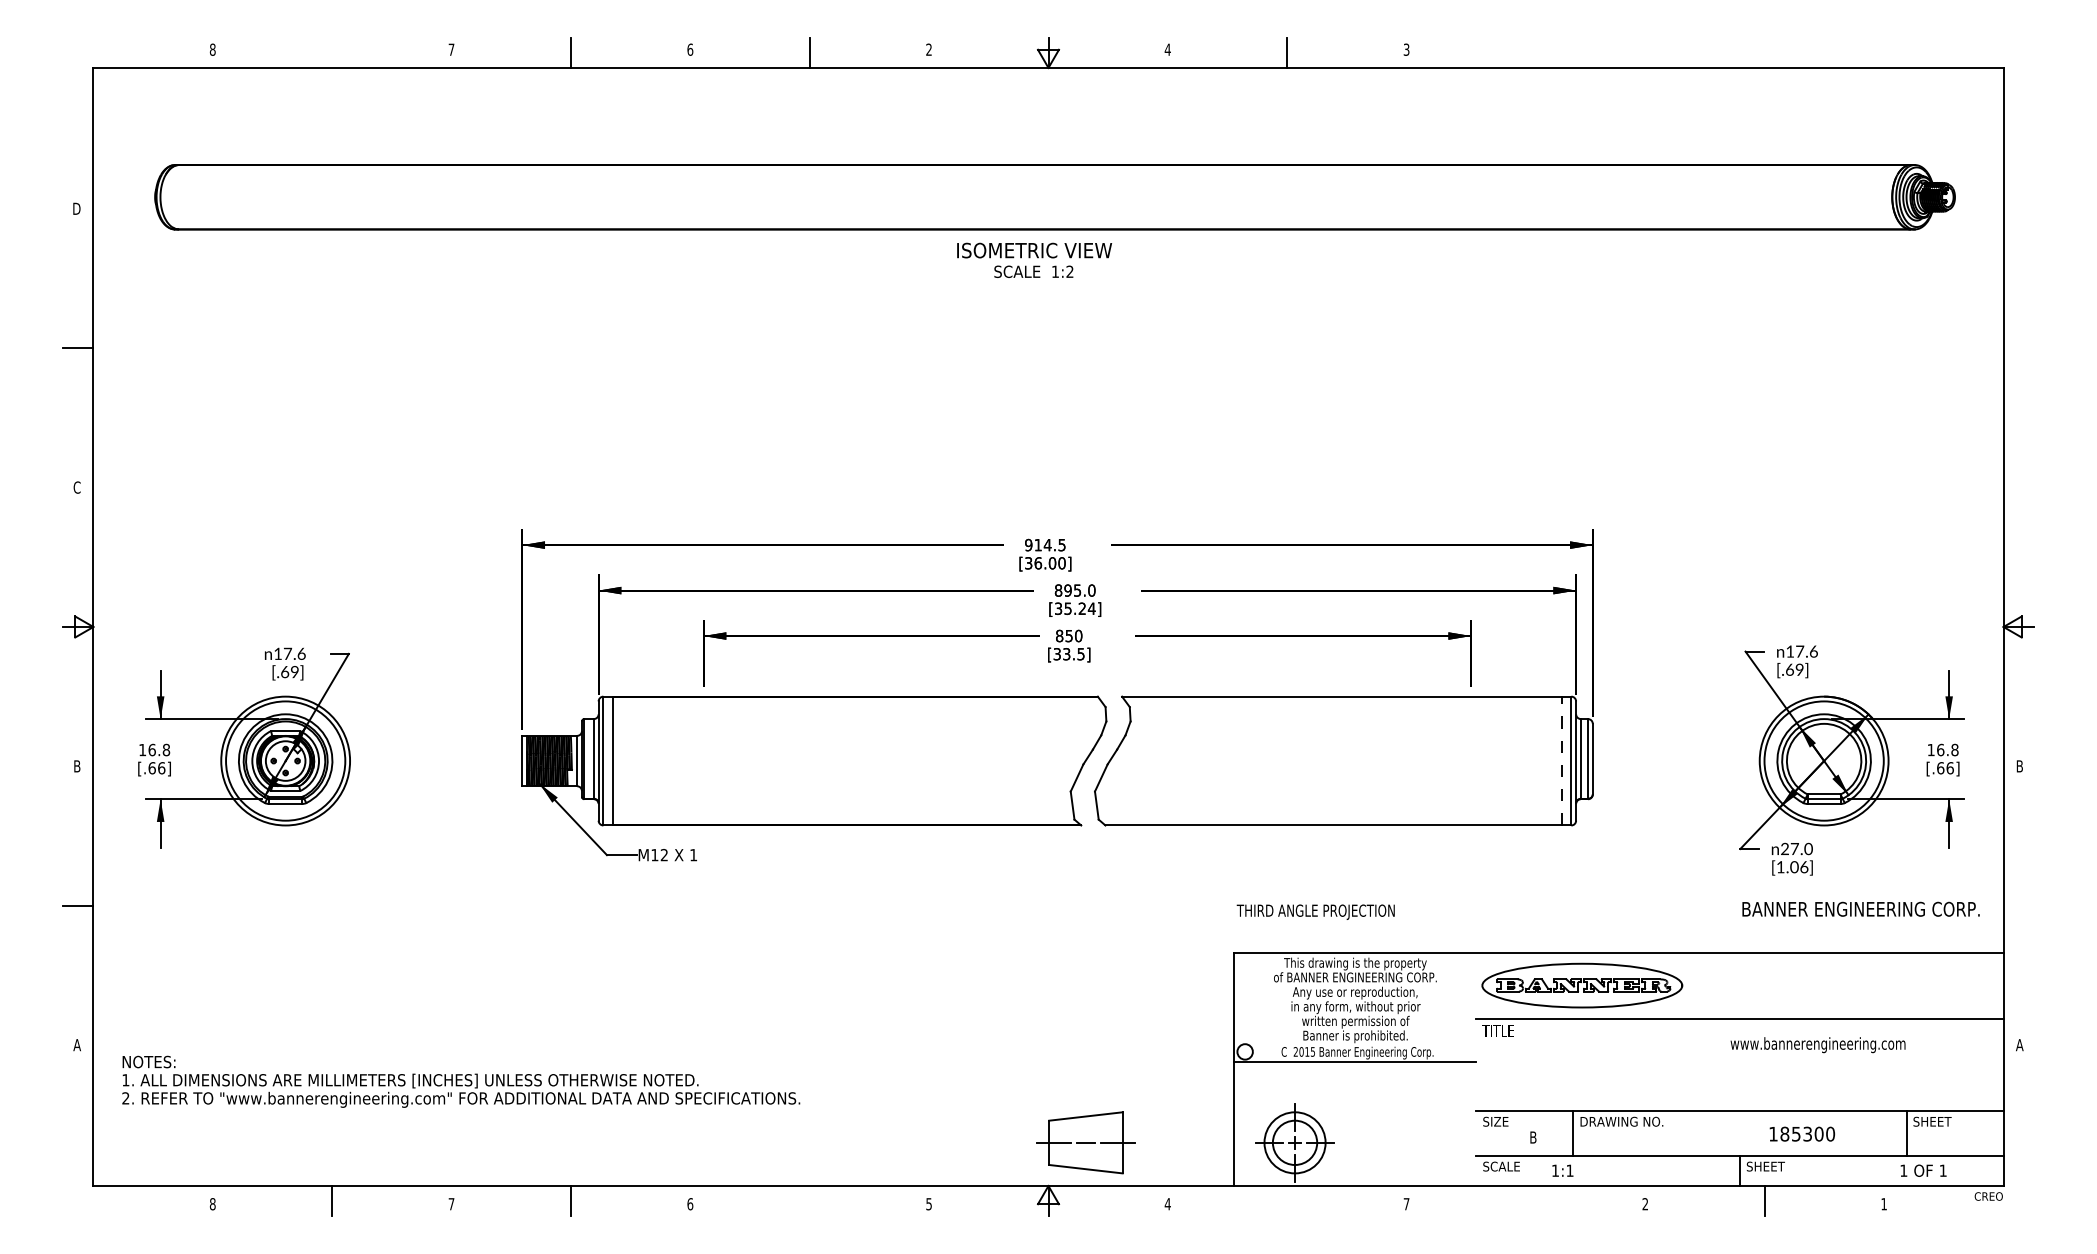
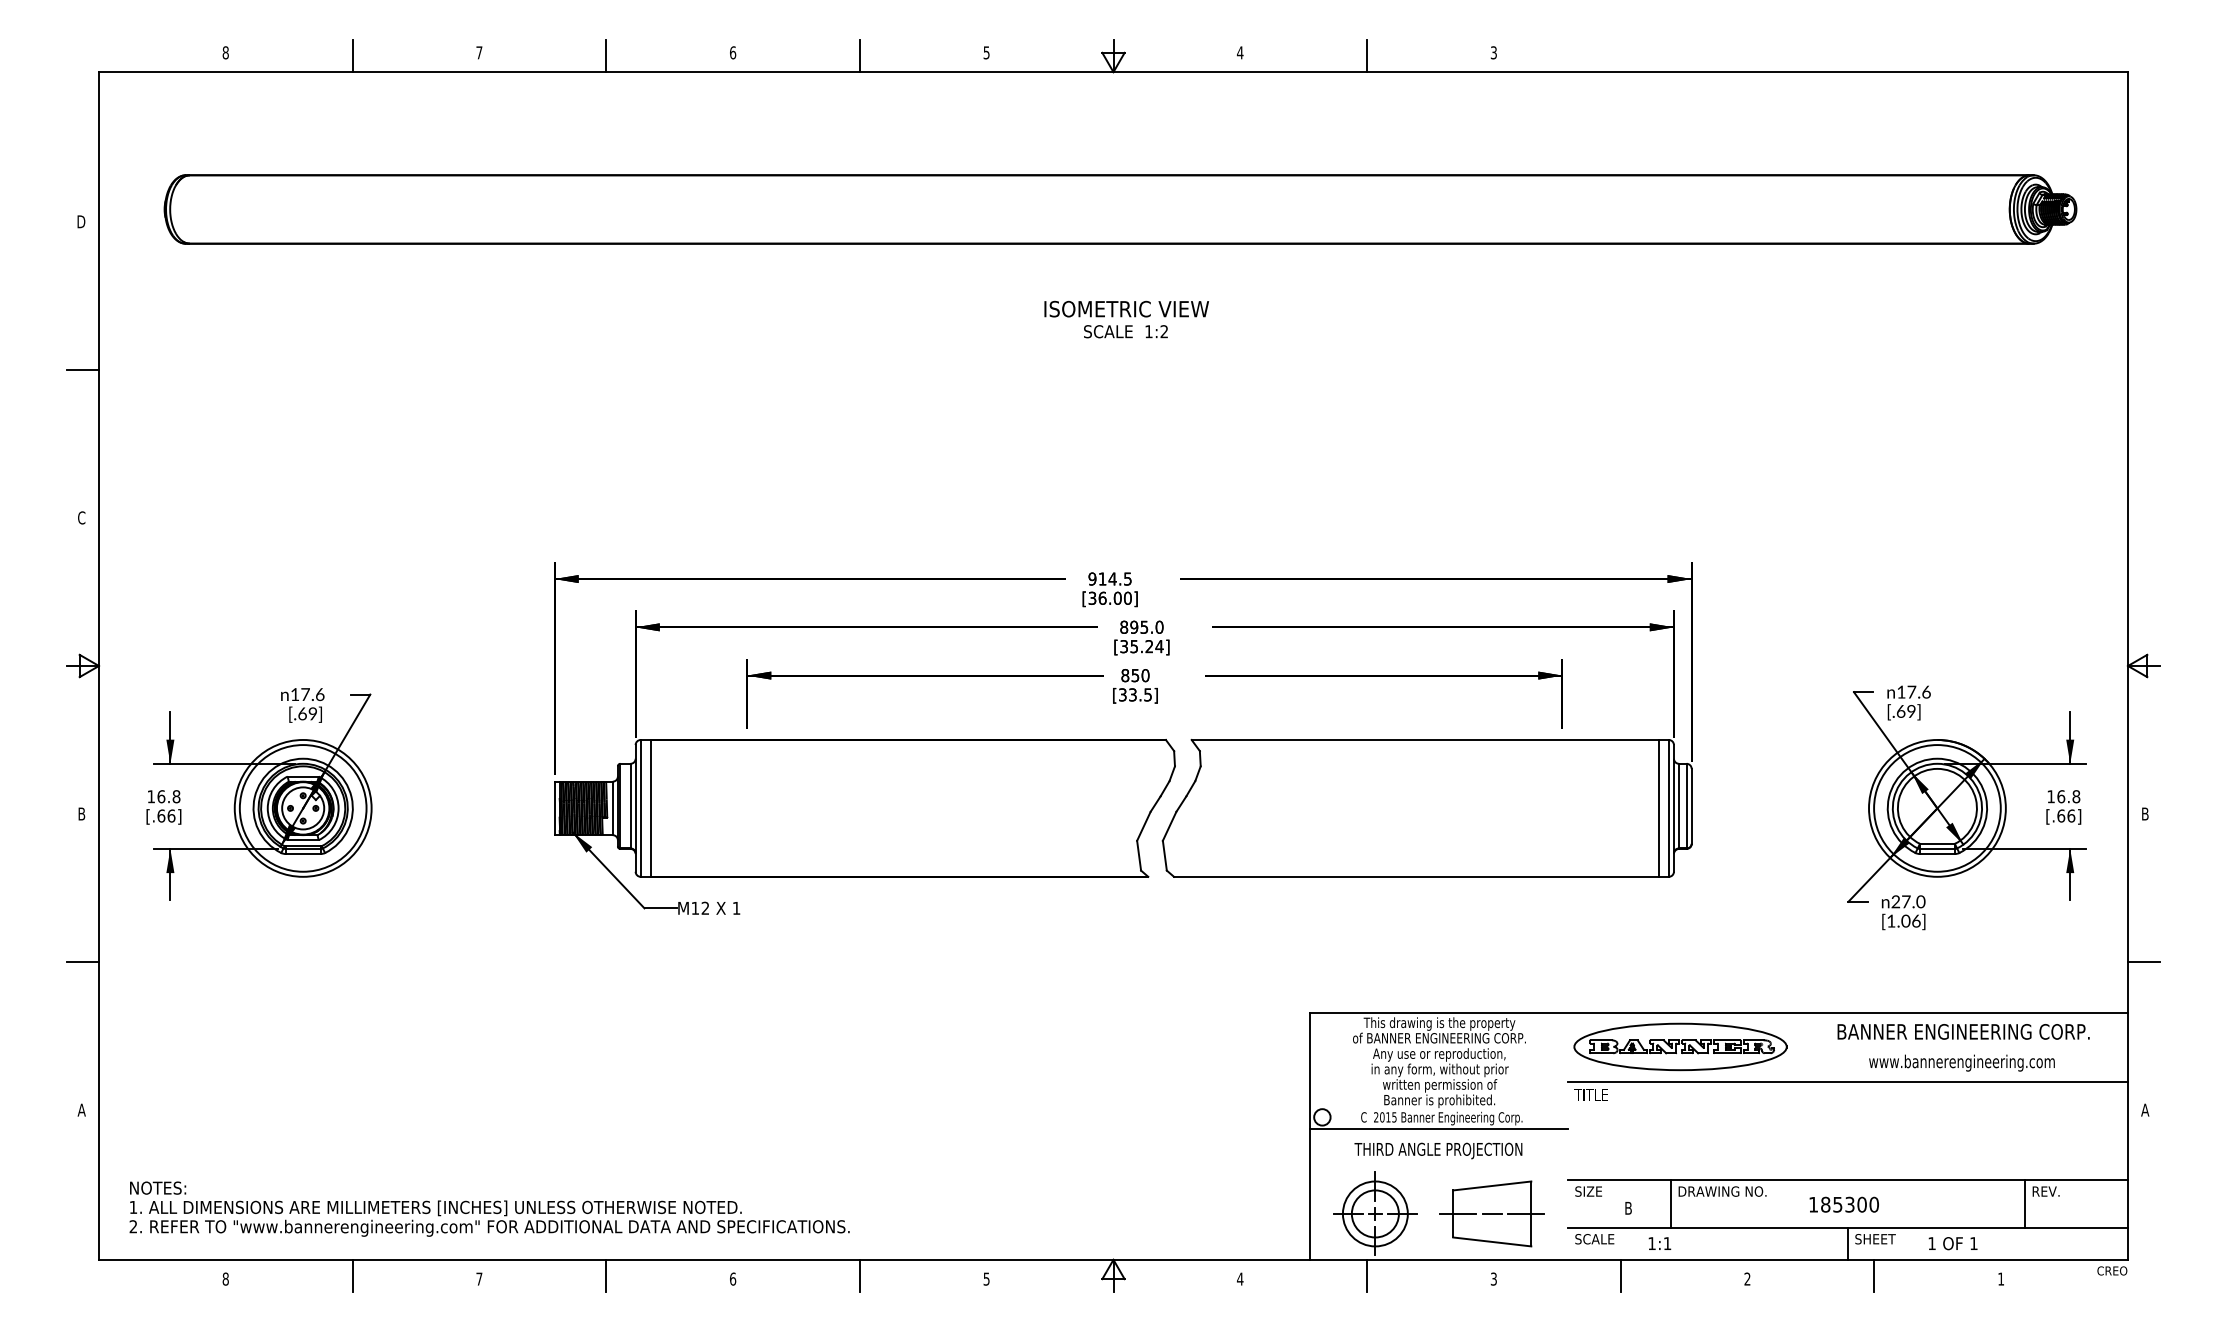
text: (928, 49) -> (986, 52), 2 -> 5
line: (332, 52) -> (352, 55), added
text: (1034, 260) -> (1126, 319), moved
line: (1561, 760) -> (1658, 807), dashed -> solid
line: (2019, 906) -> (2144, 962), added
text: (1860, 908) -> (1963, 1031), moved
text: (1315, 911) -> (1438, 1150), moved
text: (1817, 1044) -> (1961, 1062), moved
text: (461, 1081) -> (489, 1208), moved
text: (1932, 1121) -> (2052, 1191), SHEET -> REV.
text: (1801, 1133) -> (1843, 1204), moved
part: (1085, 1142) -> (1491, 1213), moved
text: (1923, 1170) -> (1952, 1243), moved
line: (809, 1200) -> (859, 1275), added
line: (1287, 1200) -> (1367, 1275), added
line: (1525, 1200) -> (1620, 1275), added
text: (1406, 1203) -> (1493, 1278), 7 -> 3

